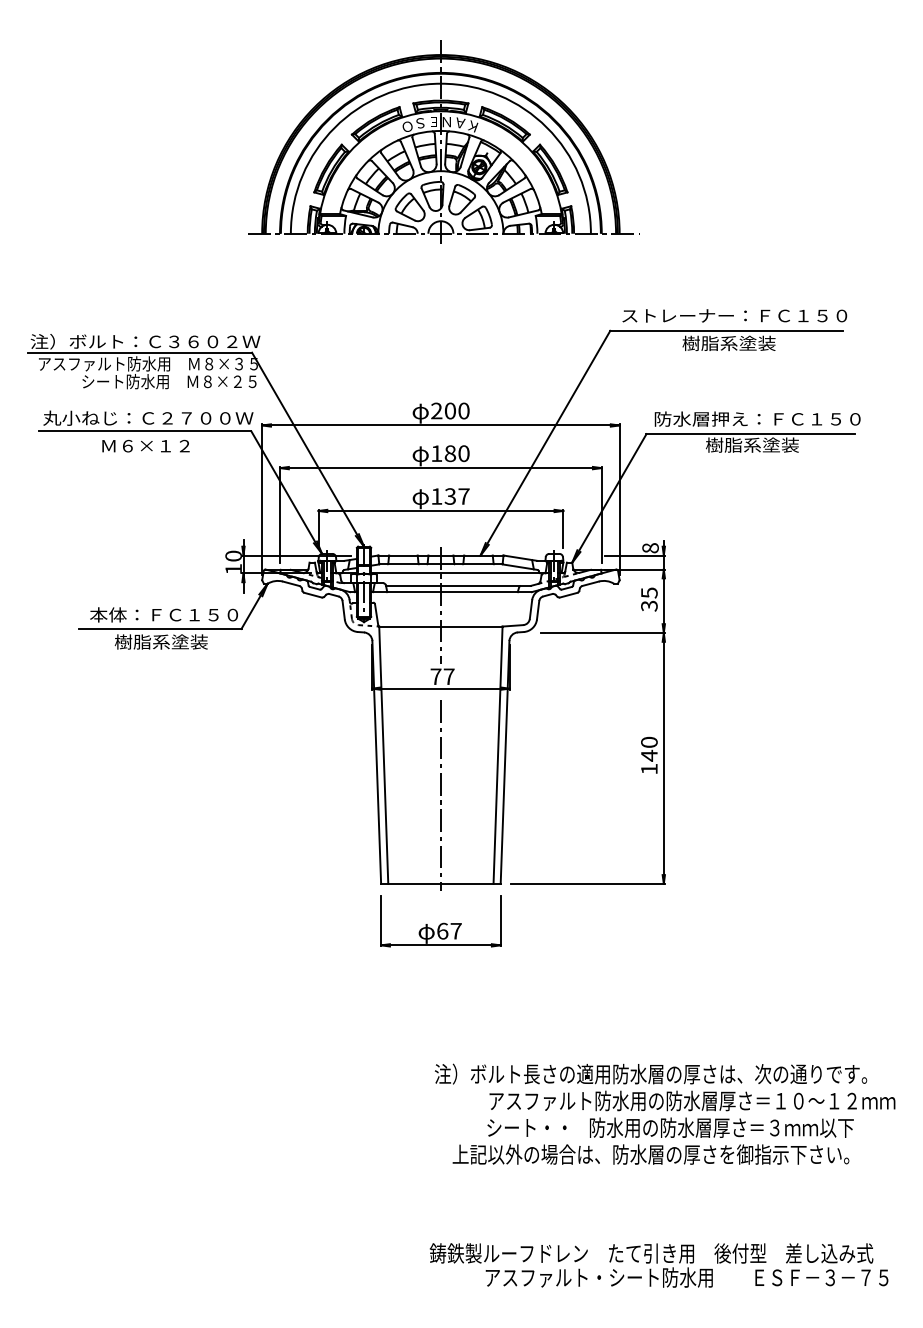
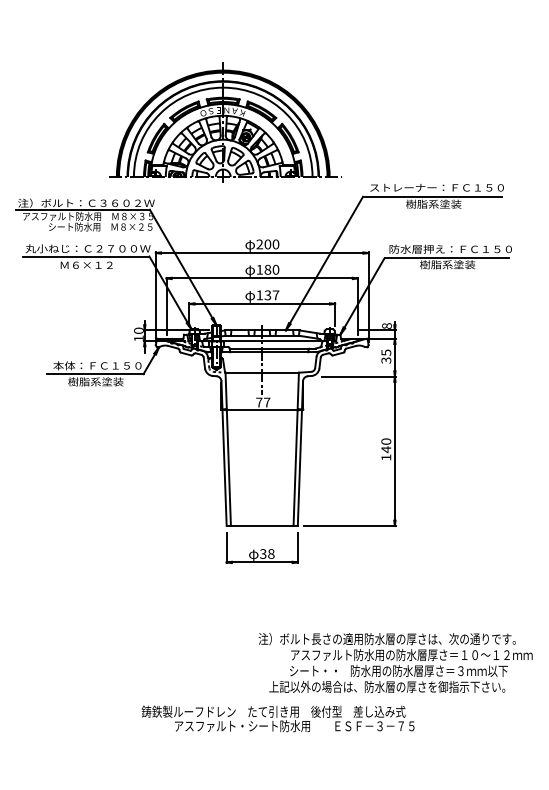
part: (444, 142) -> (225, 122), moved
line: (441, 795) -> (262, 473), removed
text: (449, 930) -> (267, 553), 67 -> 38
text: (658, 1264) -> (277, 718), moved

